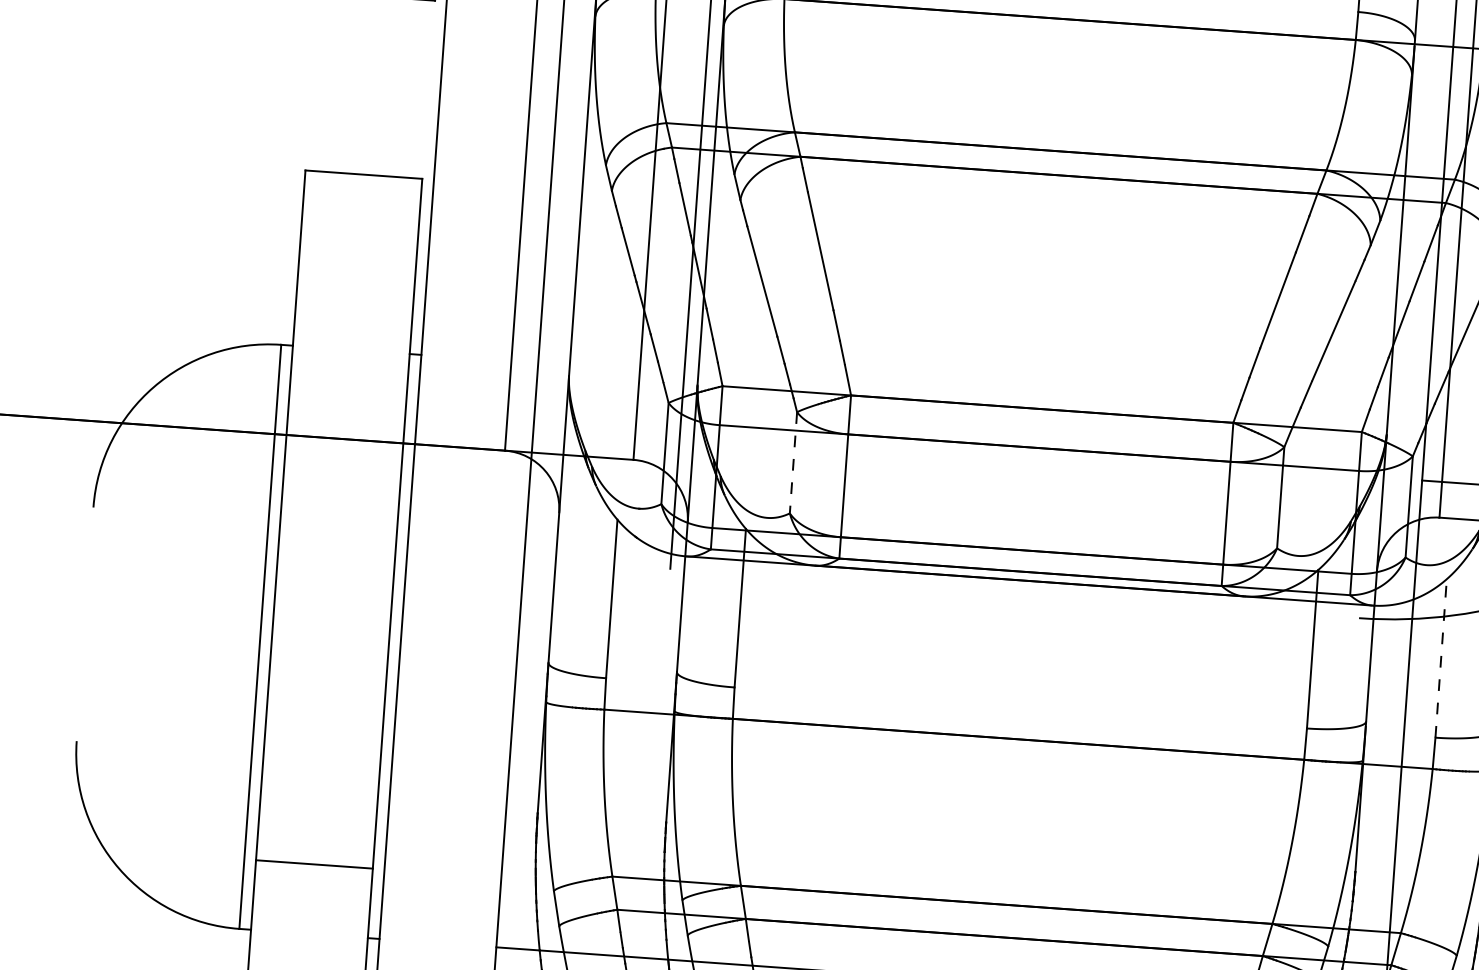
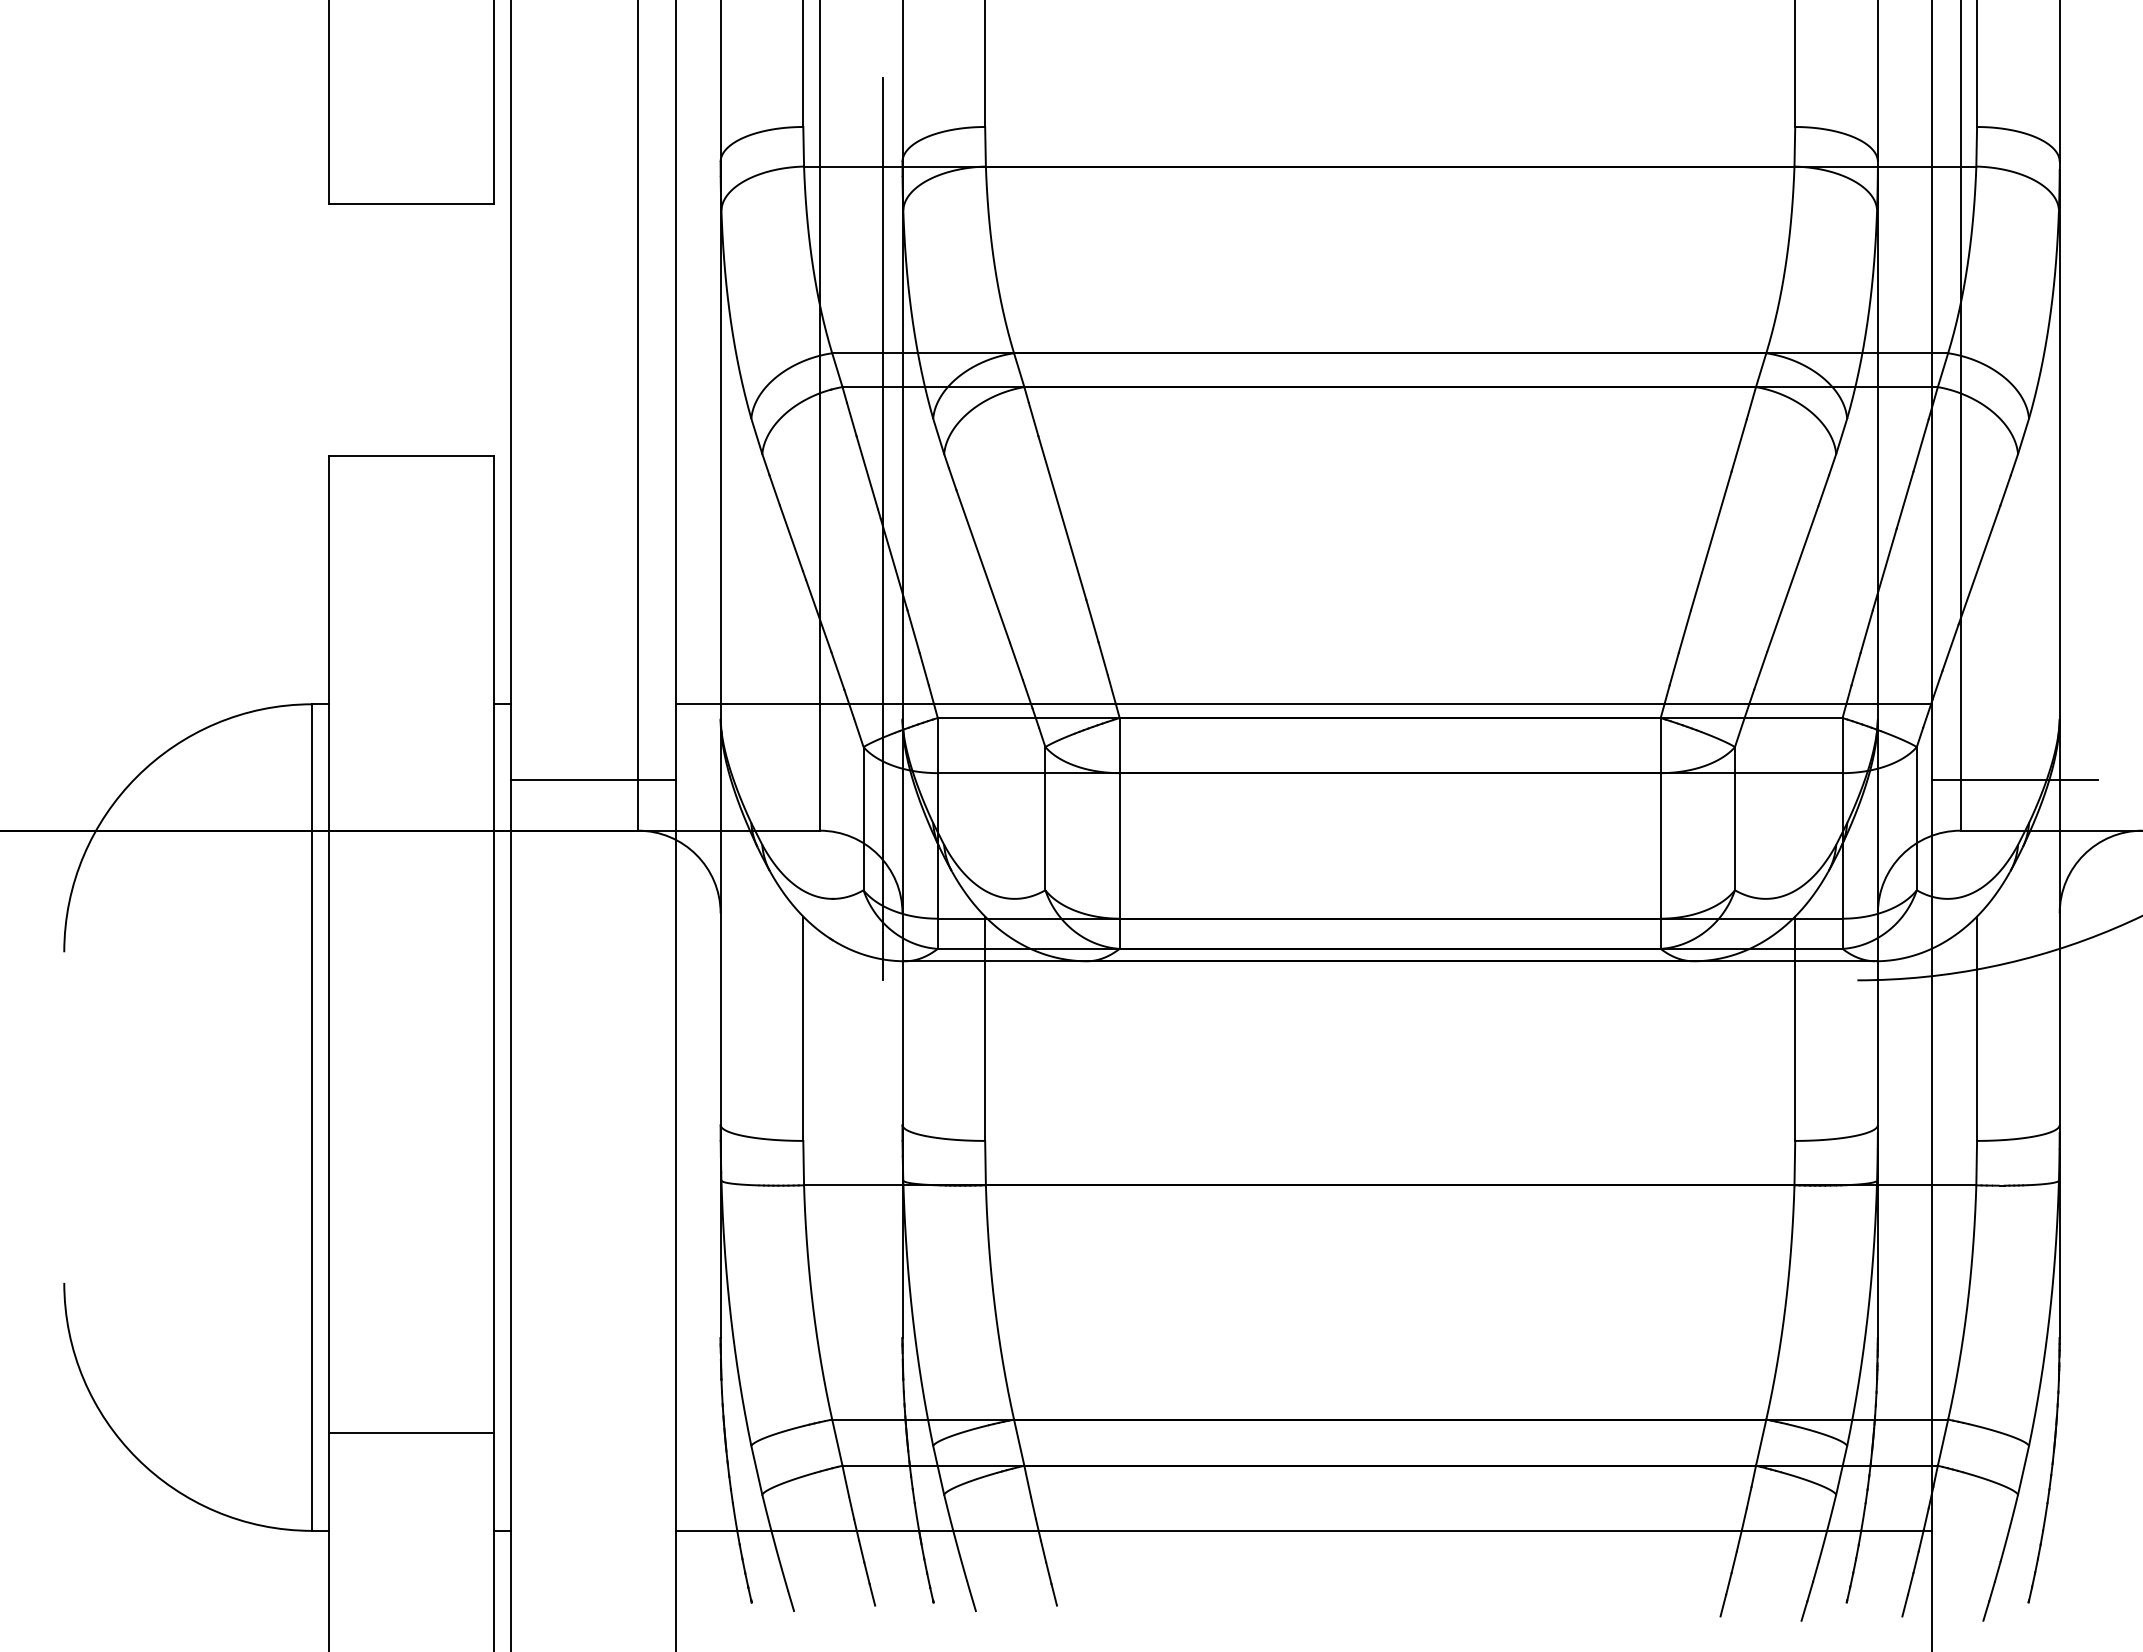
line: (981, 395) -> (1303, 704), added
line: (475, 412) -> (592, 780), added
line: (793, 462) -> (1045, 818), dashed -> solid
line: (1441, 658) -> (1977, 1028), dashed -> solid

